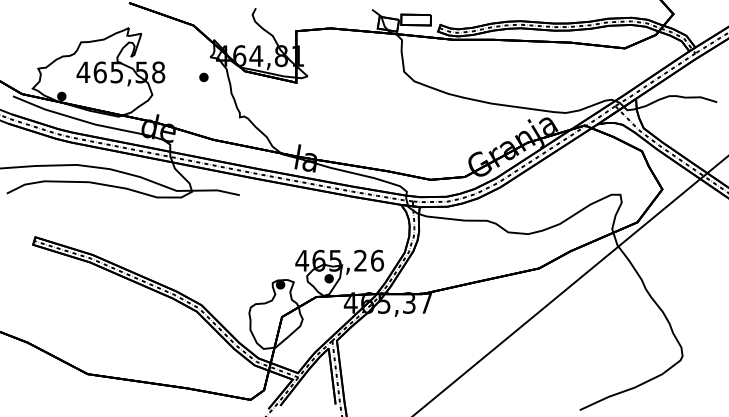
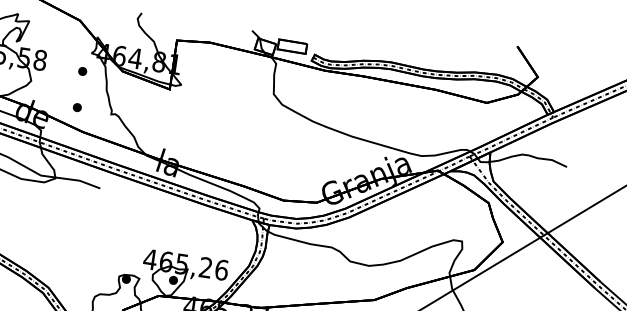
part: (203, 115) -> (76, 107), added

